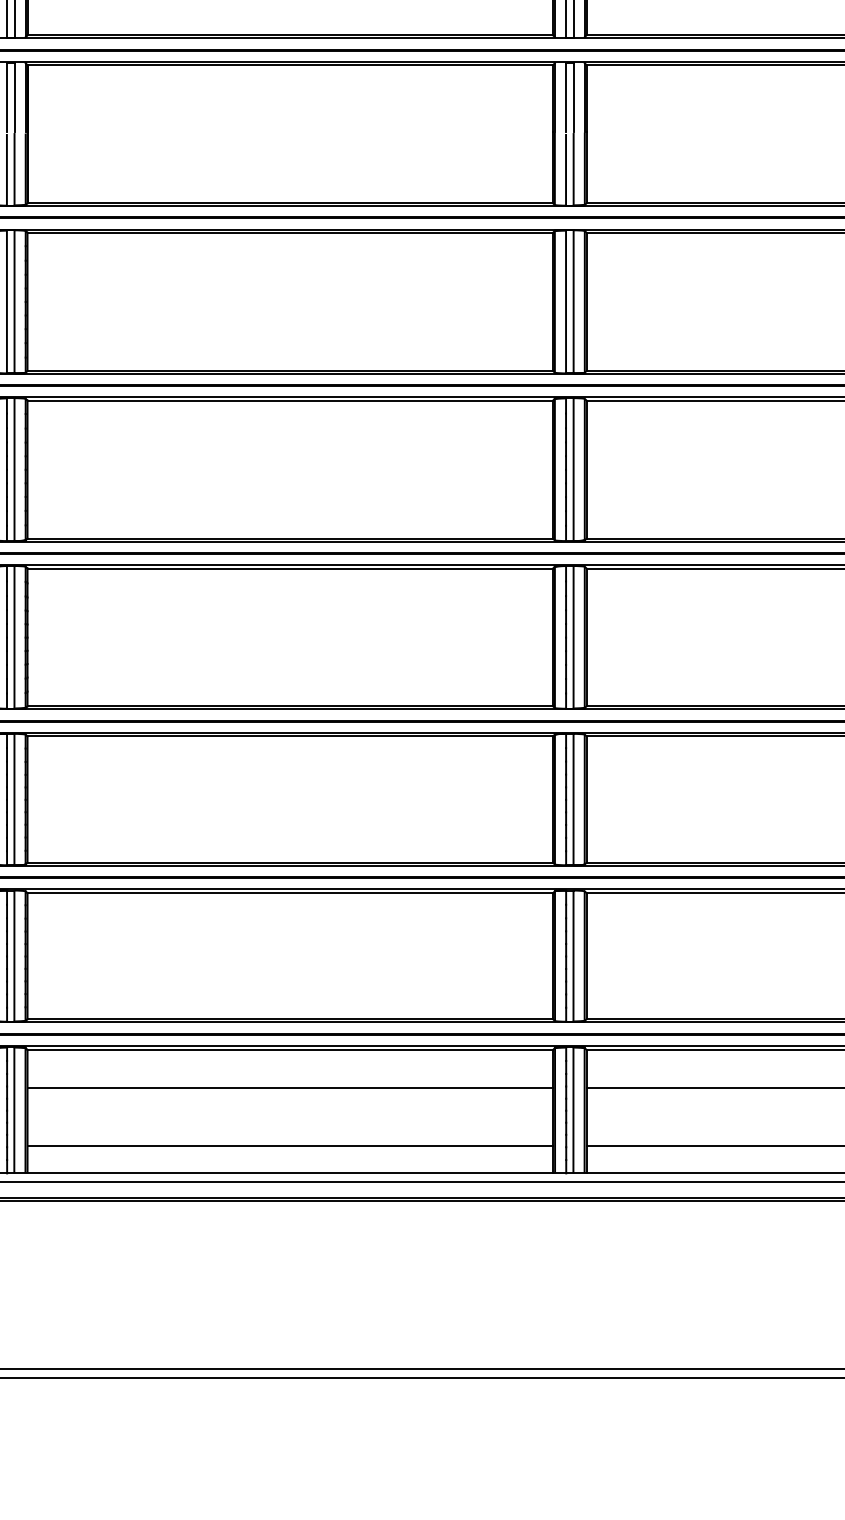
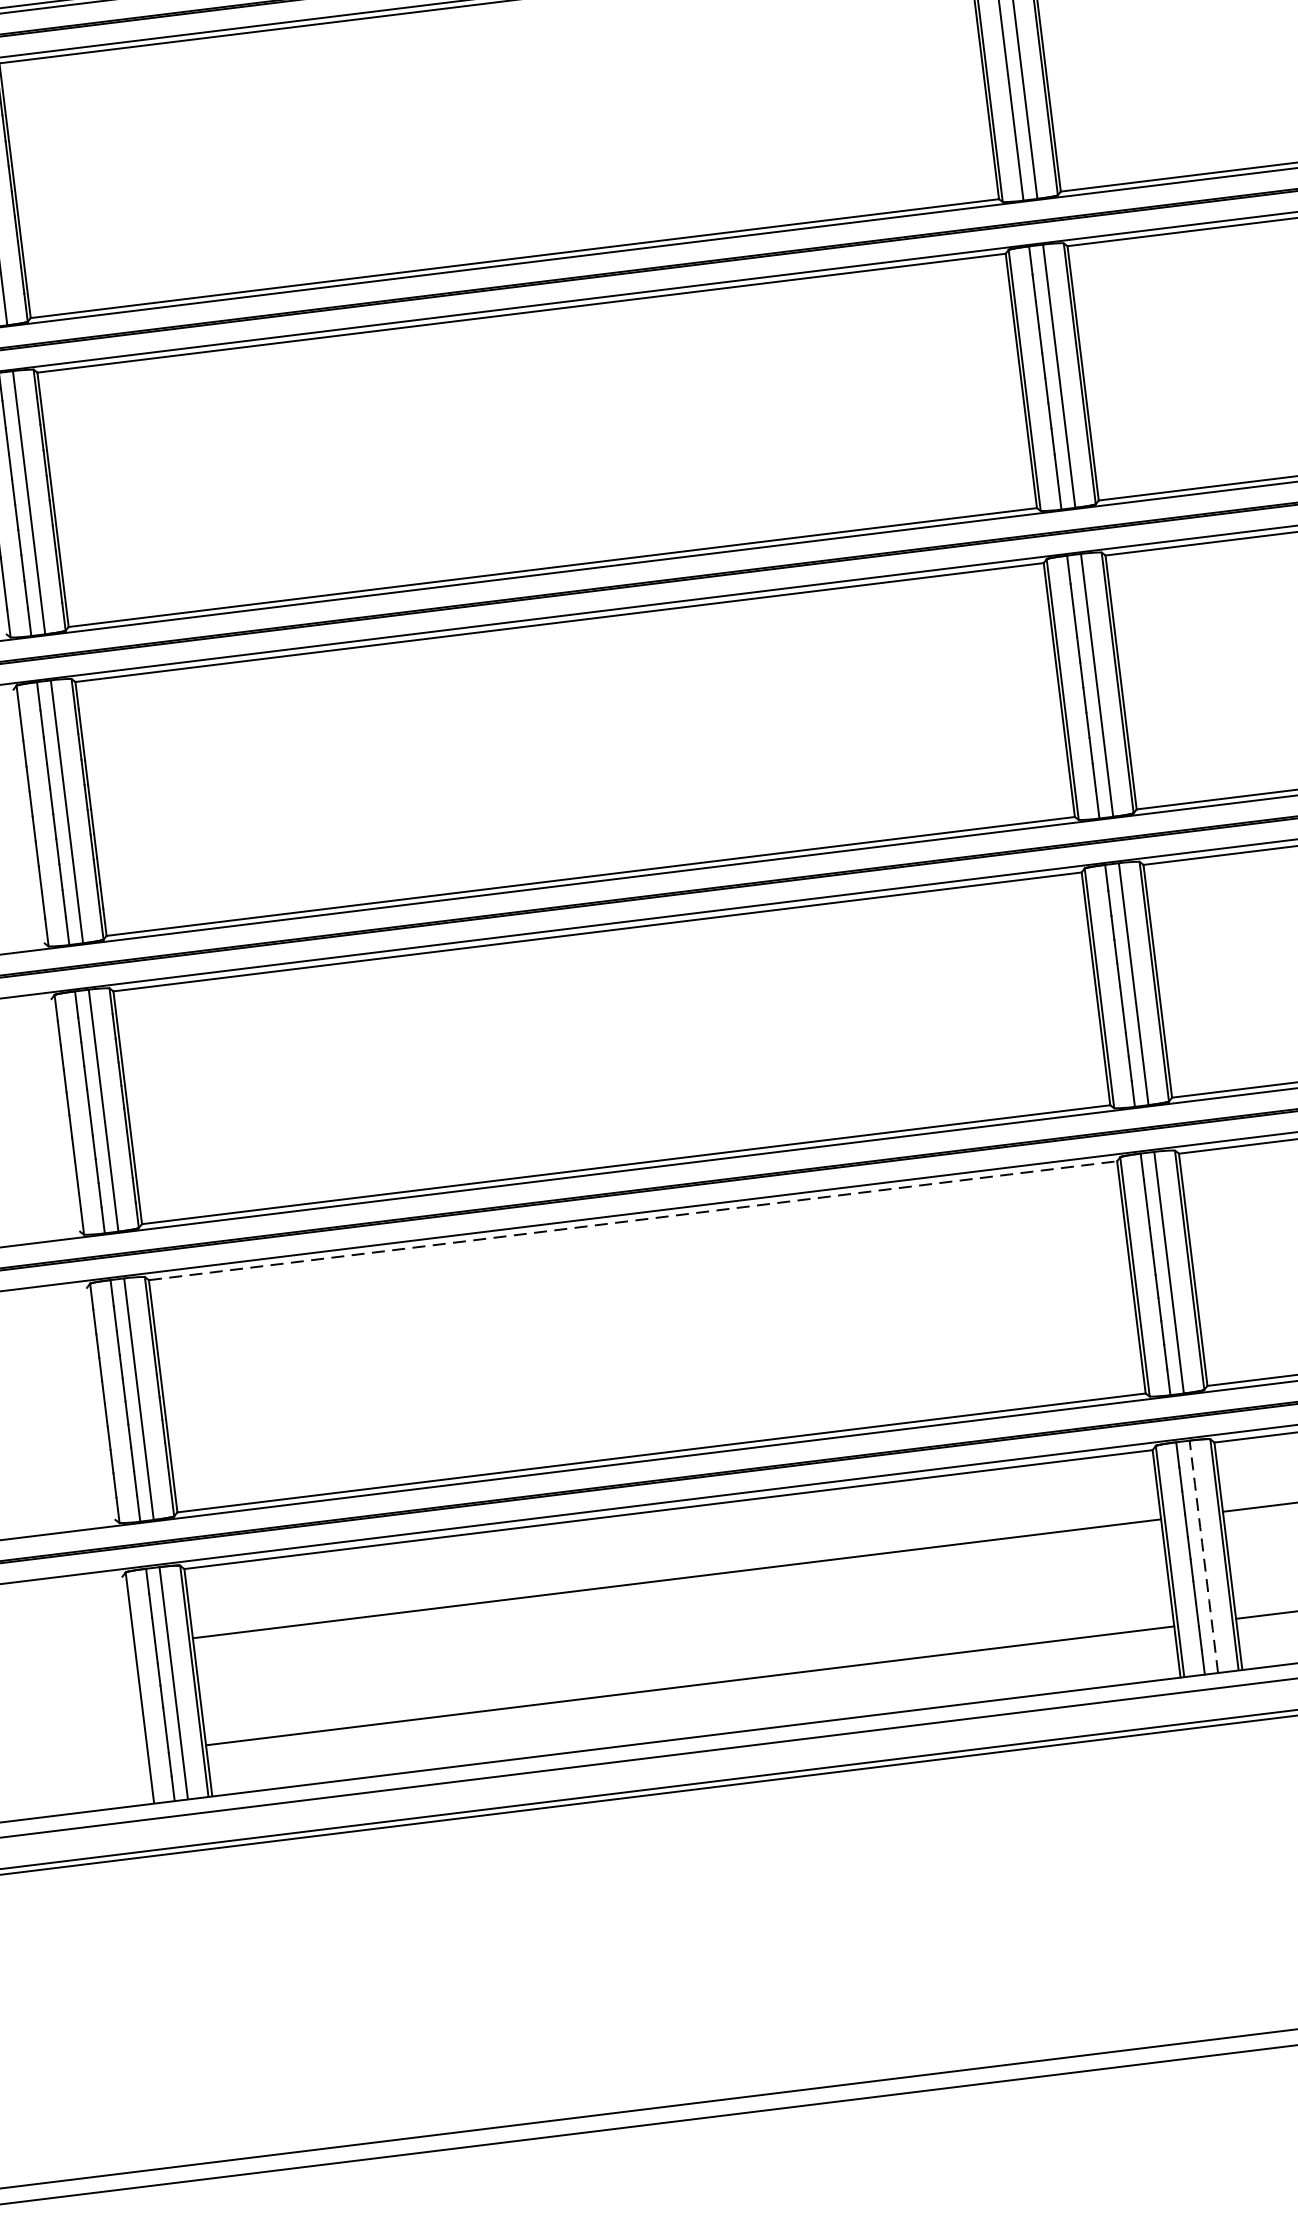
line: (290, 893) -> (633, 1221), solid -> dashed
arc: (573, 1110) -> (1203, 1557), solid -> dashed

